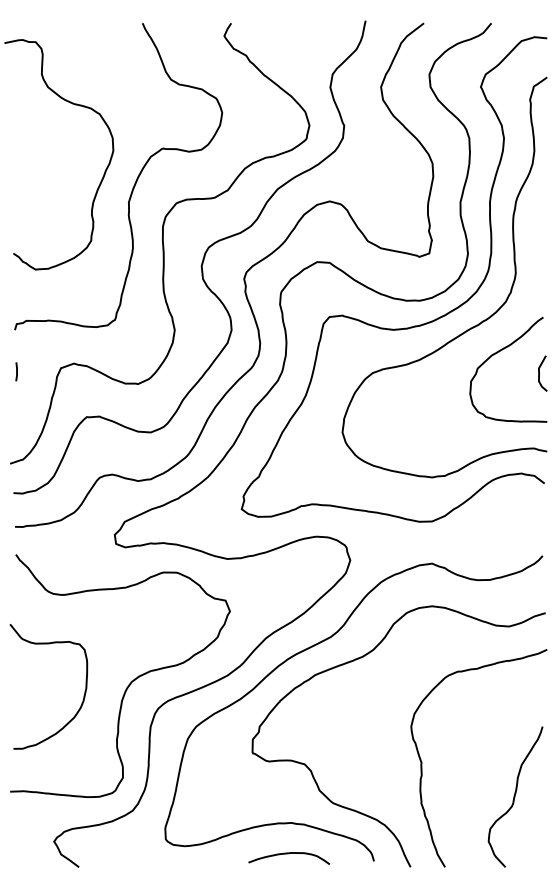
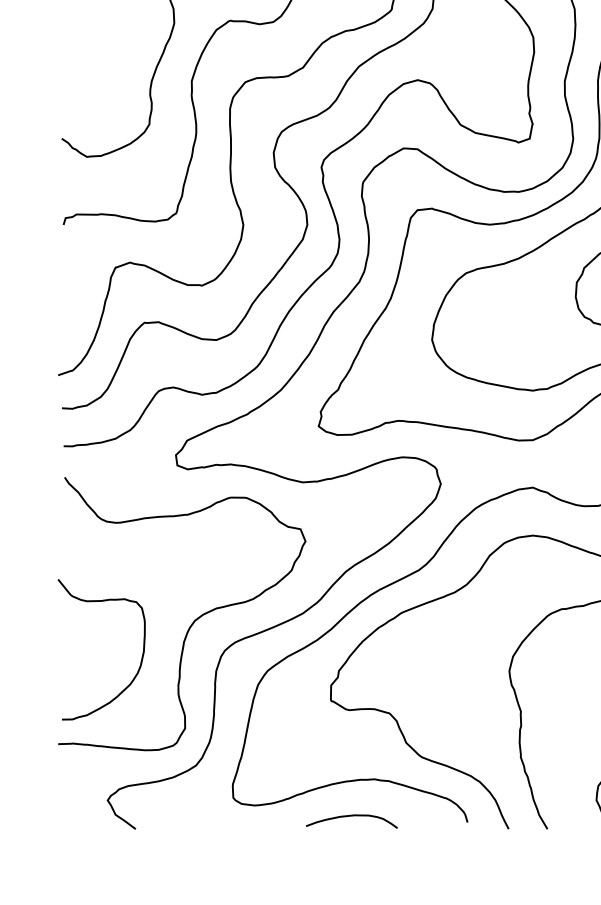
line: (16, 371) -> (65, 271), removed
curve: (83, 695) -> (140, 659), moved
curve: (289, 854) -> (352, 817), moved

